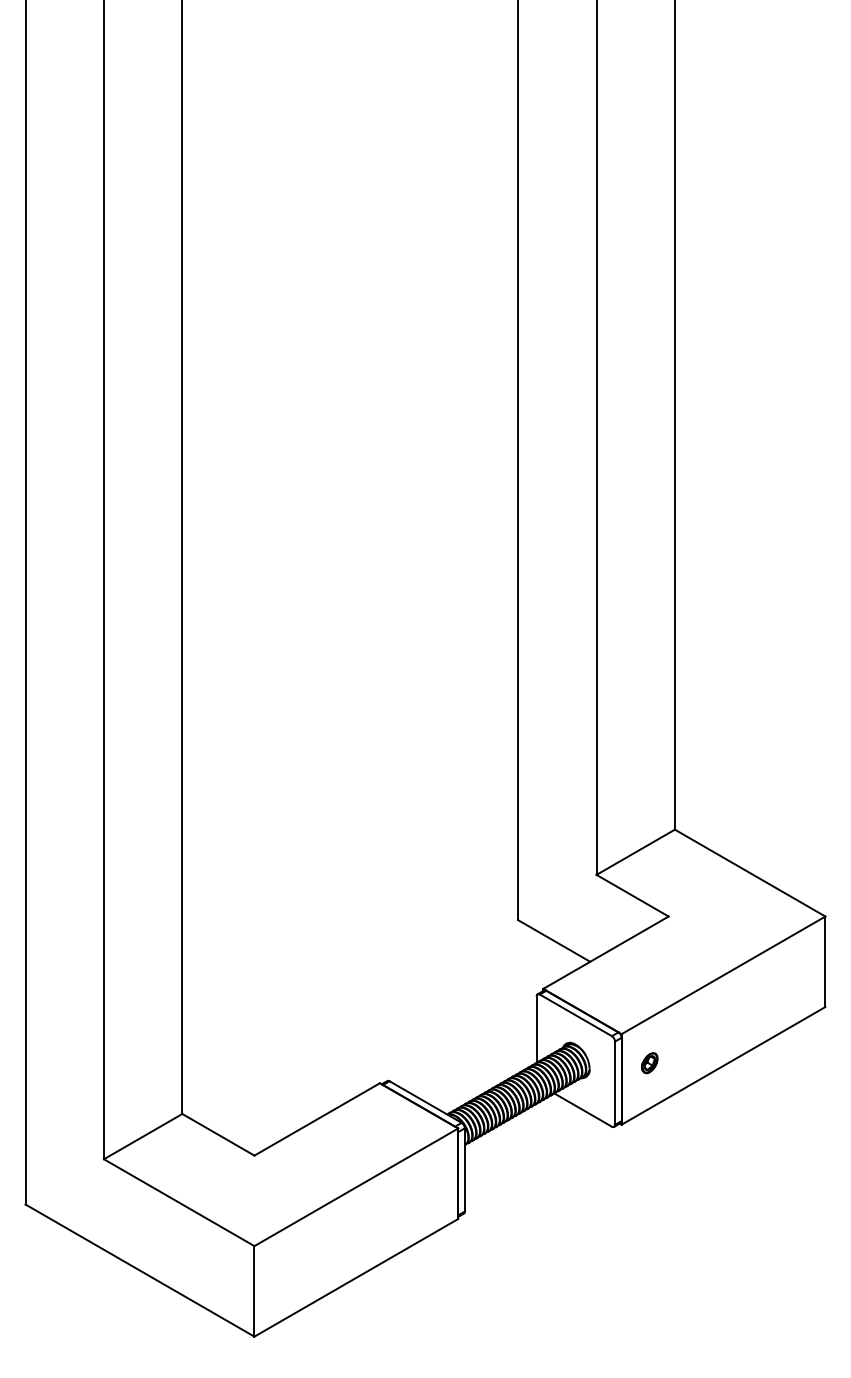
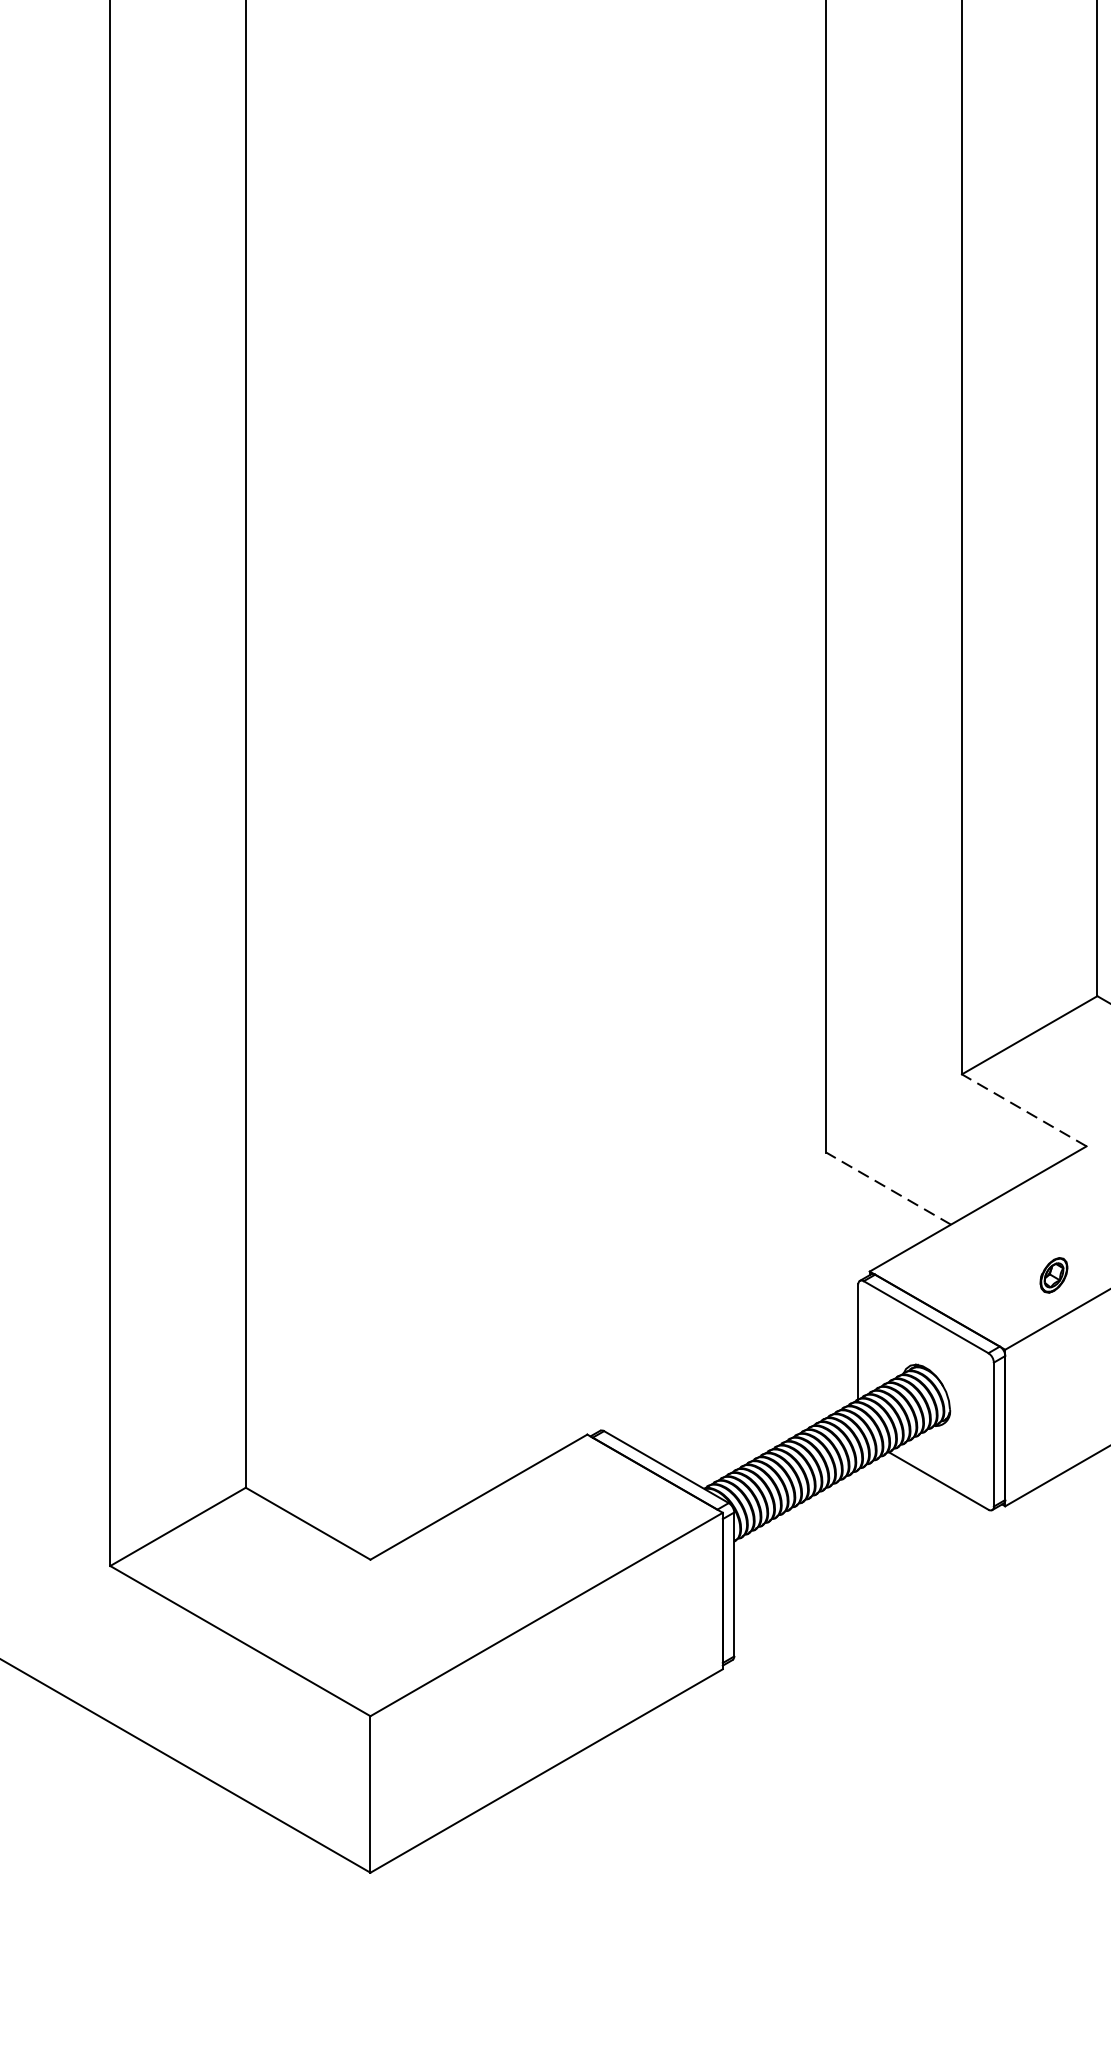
line: (632, 895) -> (1024, 1110), solid -> dashed
line: (554, 940) -> (889, 1187), solid -> dashed
part: (649, 1063) -> (1053, 1275), moved

